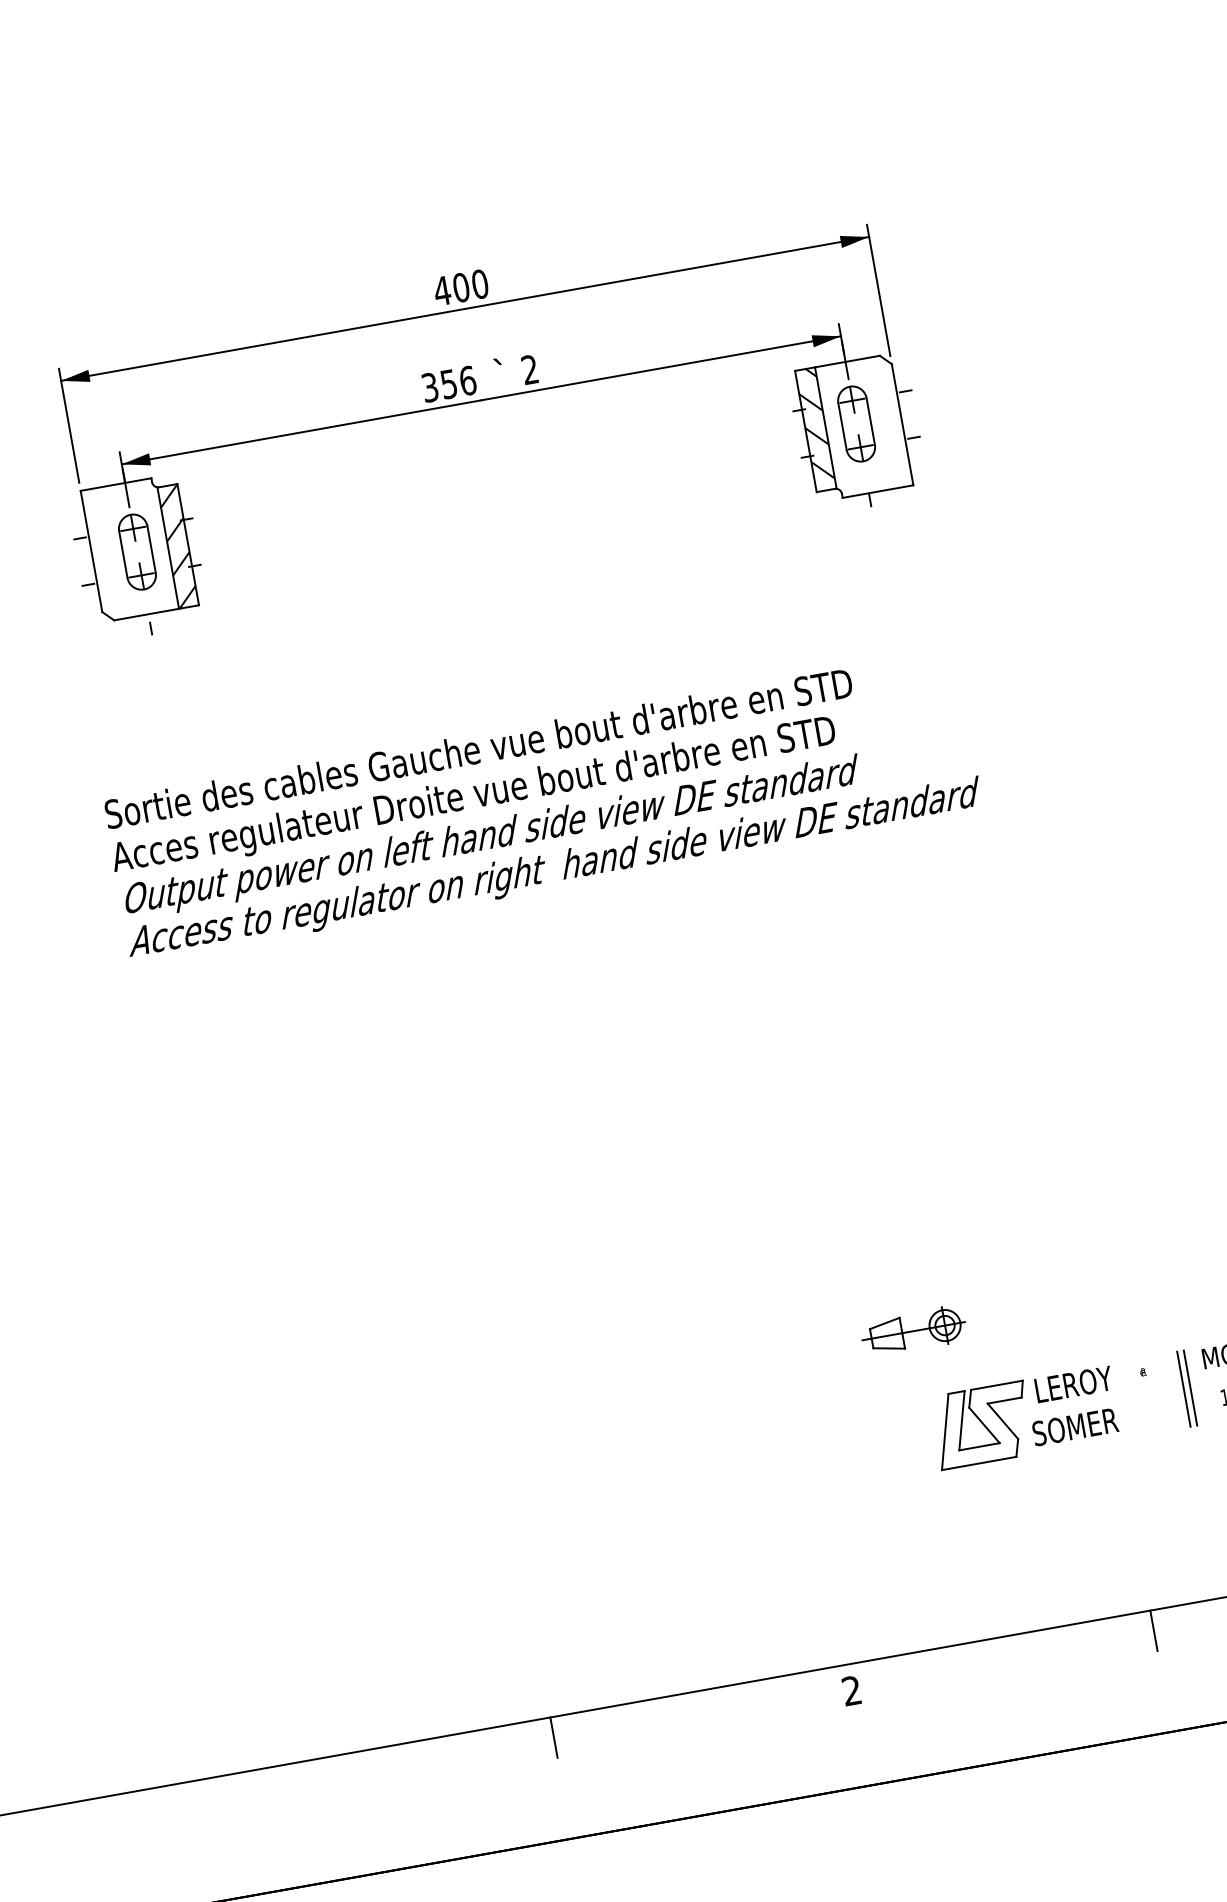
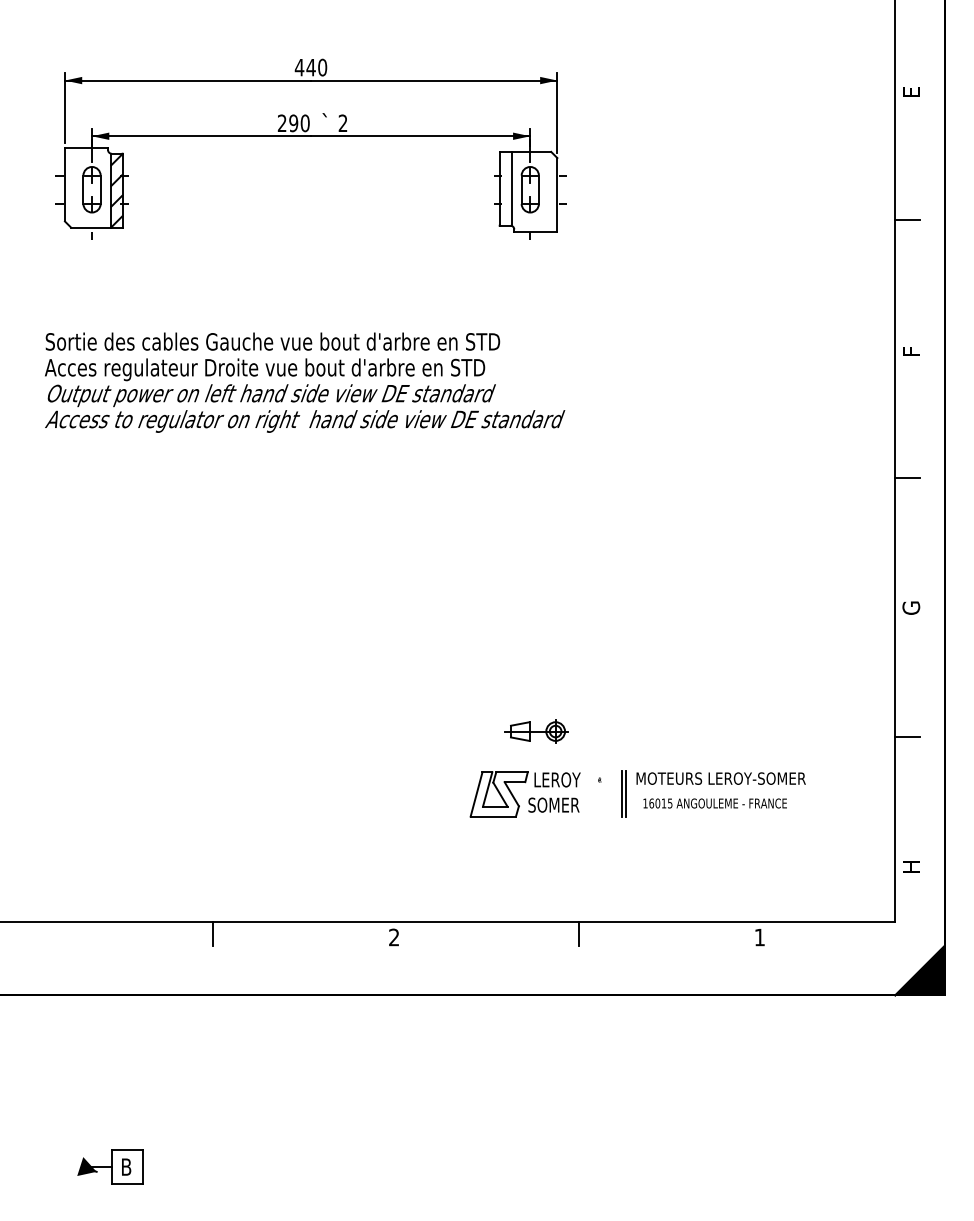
text: (460, 287) -> (310, 67), 400 -> 440
text: (448, 384) -> (293, 123), 356 -> 290
hatch: (814, 424) -> (505, 185), removed
part: (913, 1331) -> (536, 731), moved

